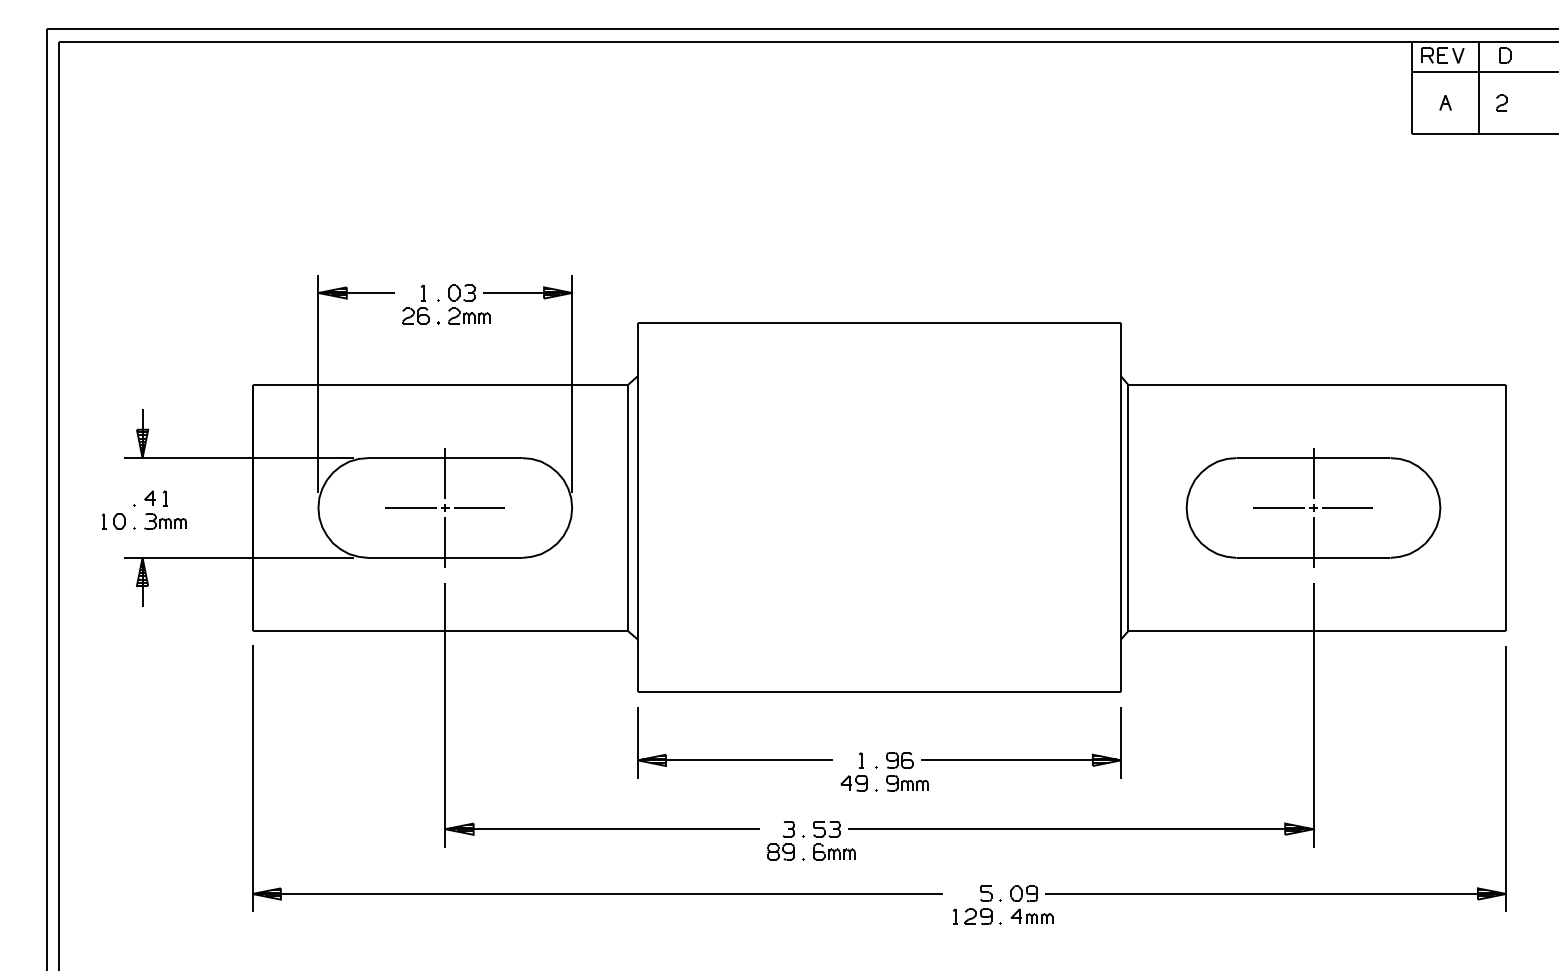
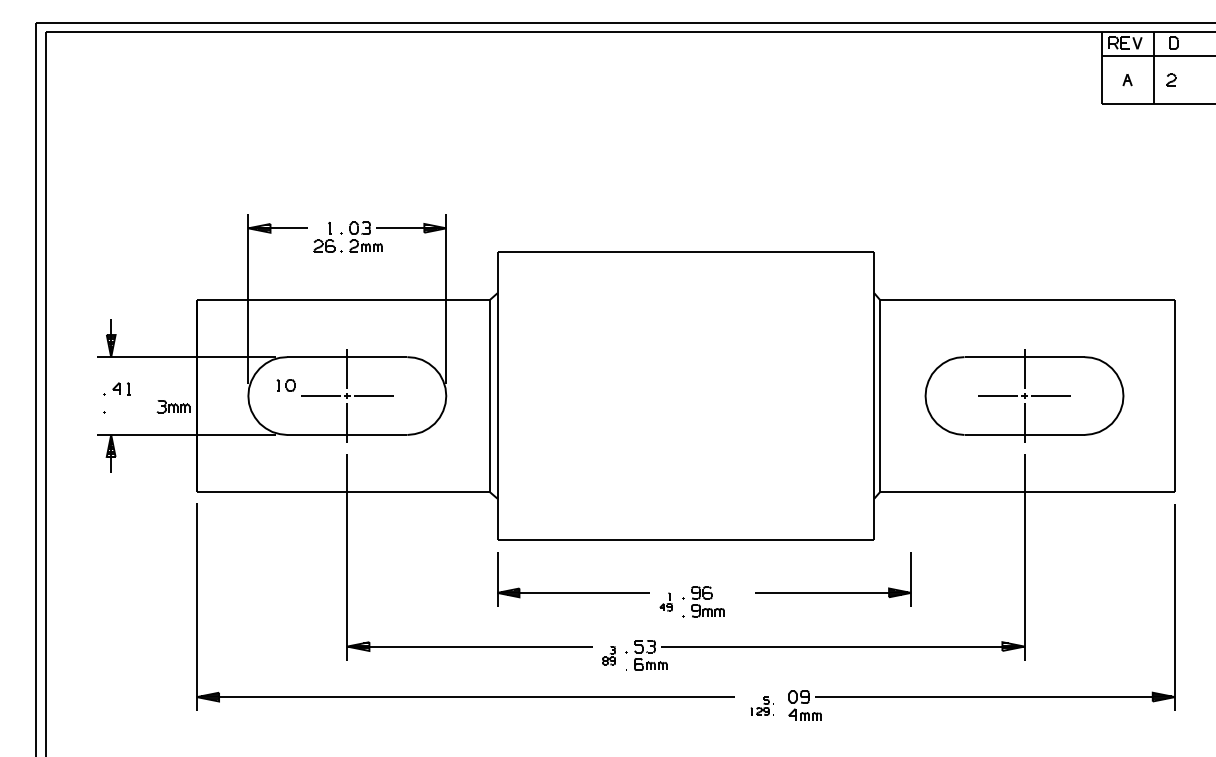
part: (113, 521) -> (285, 385), moved
part: (165, 521) -> (173, 406), moved
part: (1021, 759) -> (833, 592), moved
part: (853, 771) -> (665, 601), size x0.6
part: (780, 840) -> (608, 655), size x0.6
part: (977, 905) -> (762, 706), size x0.6

